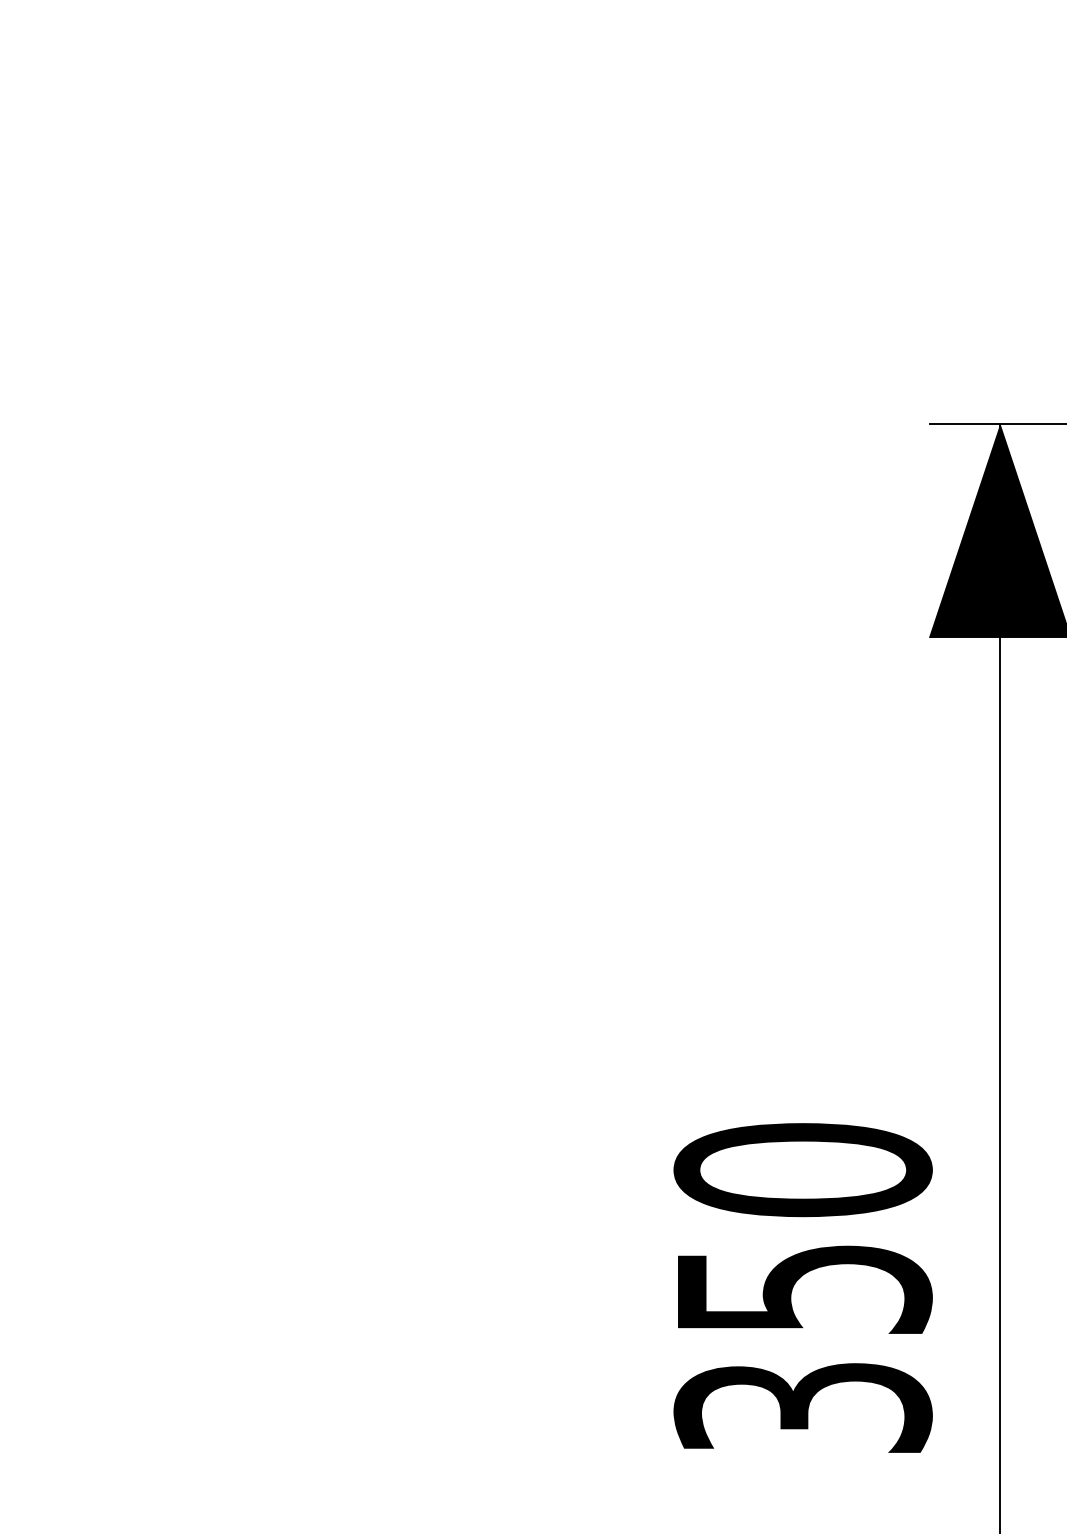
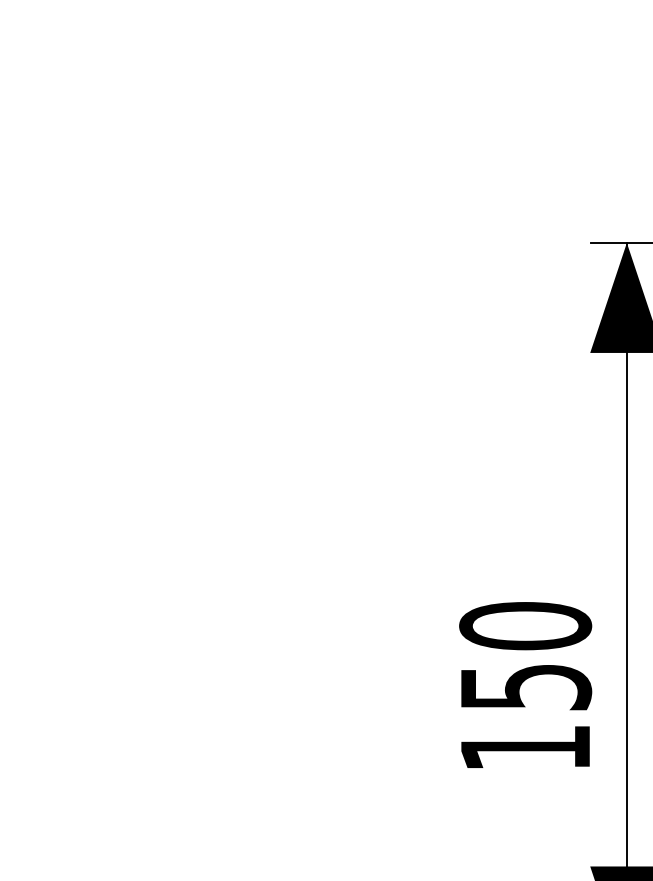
text: (802, 1408) -> (525, 748), 350 -> 150

